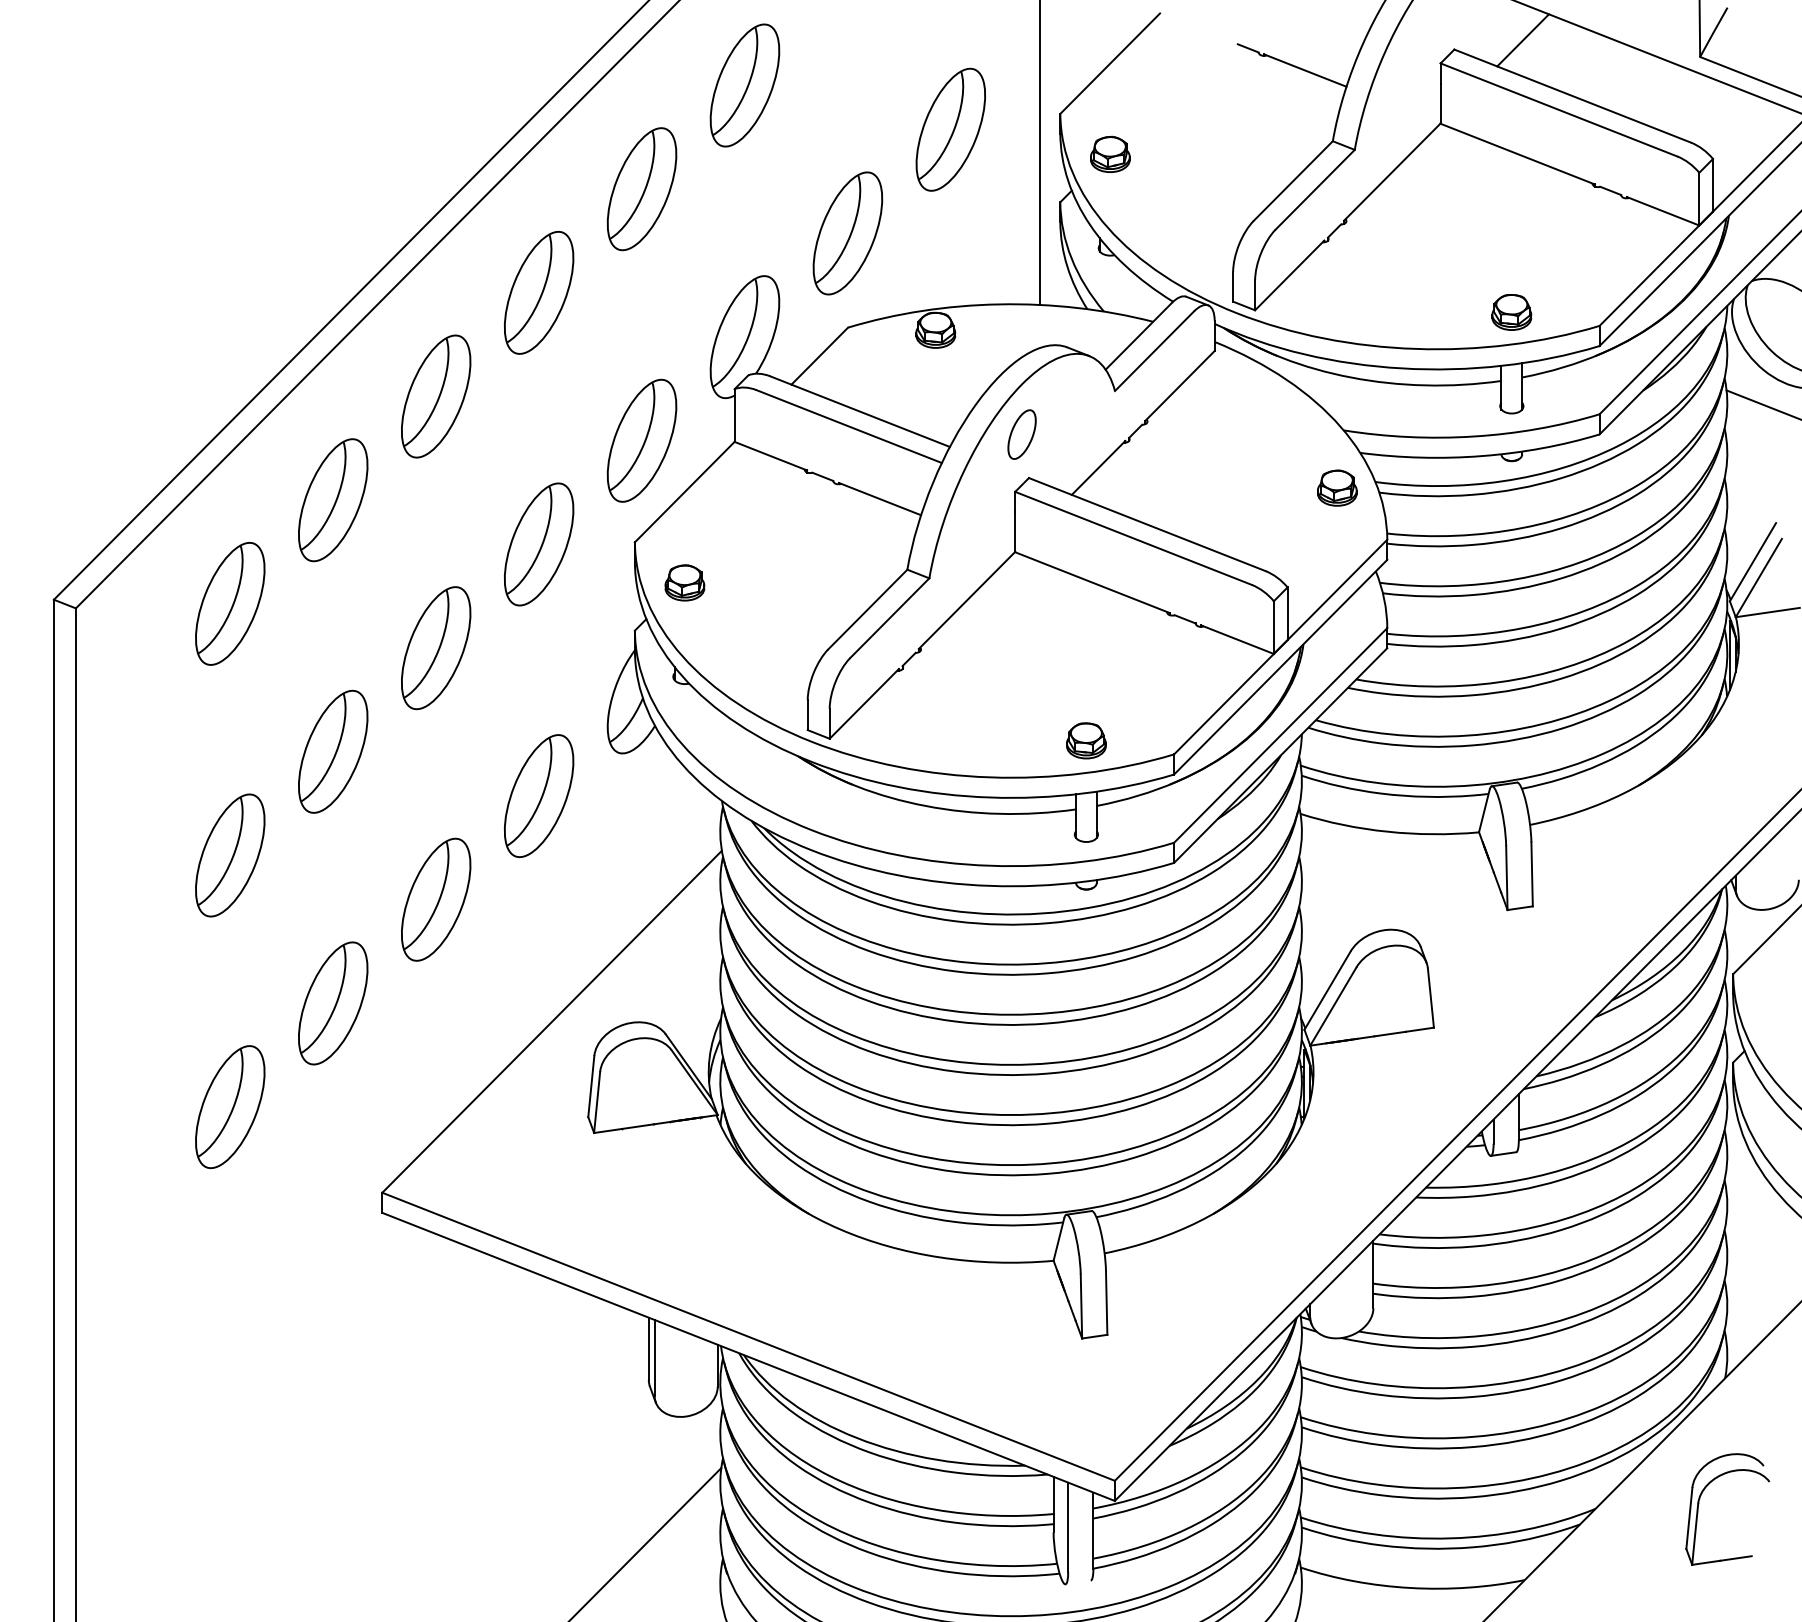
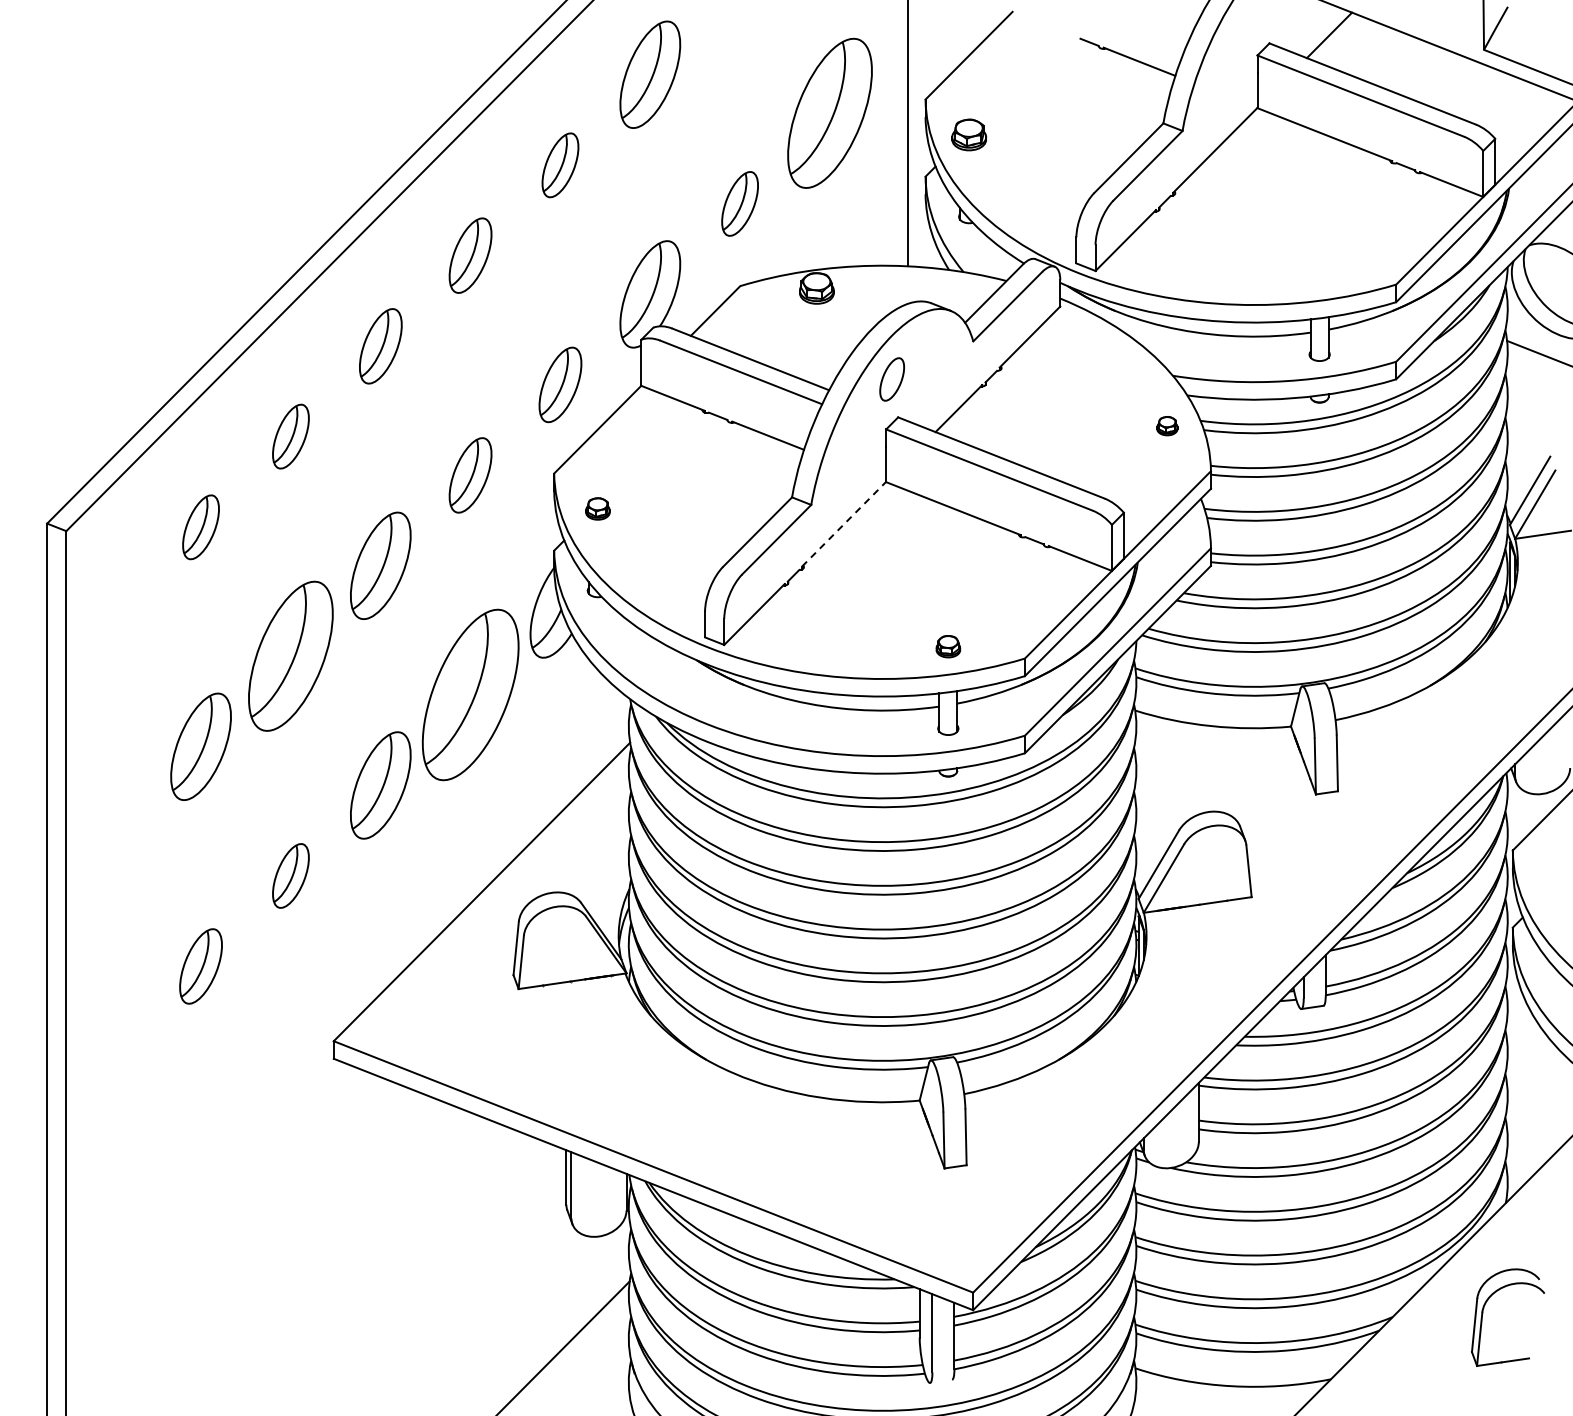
part: (950, 129) -> (829, 113), size x1.4
part: (642, 189) -> (560, 165), size x0.6
part: (847, 232) -> (739, 203), size x0.6
part: (538, 292) -> (470, 255), size x0.7
part: (1511, 312) -> (1319, 272), removed
part: (435, 396) -> (380, 346), size x0.7
part: (642, 440) -> (560, 384), size x0.7
part: (1337, 487) -> (1167, 425), size x0.6
part: (332, 499) -> (290, 436), size x0.6
part: (538, 544) -> (470, 475), size x0.7
part: (684, 582) -> (597, 508), size x0.7
line: (967, 600) -> (844, 524), solid -> dashed
part: (229, 604) -> (200, 527), size x0.6
part: (1086, 740) -> (948, 646), size x0.7
part: (332, 751) -> (290, 656), size x1.4
part: (538, 795) -> (470, 694), size x1.6
part: (332, 1002) -> (290, 875), size x0.6
part: (229, 1107) -> (200, 966), size x0.7

